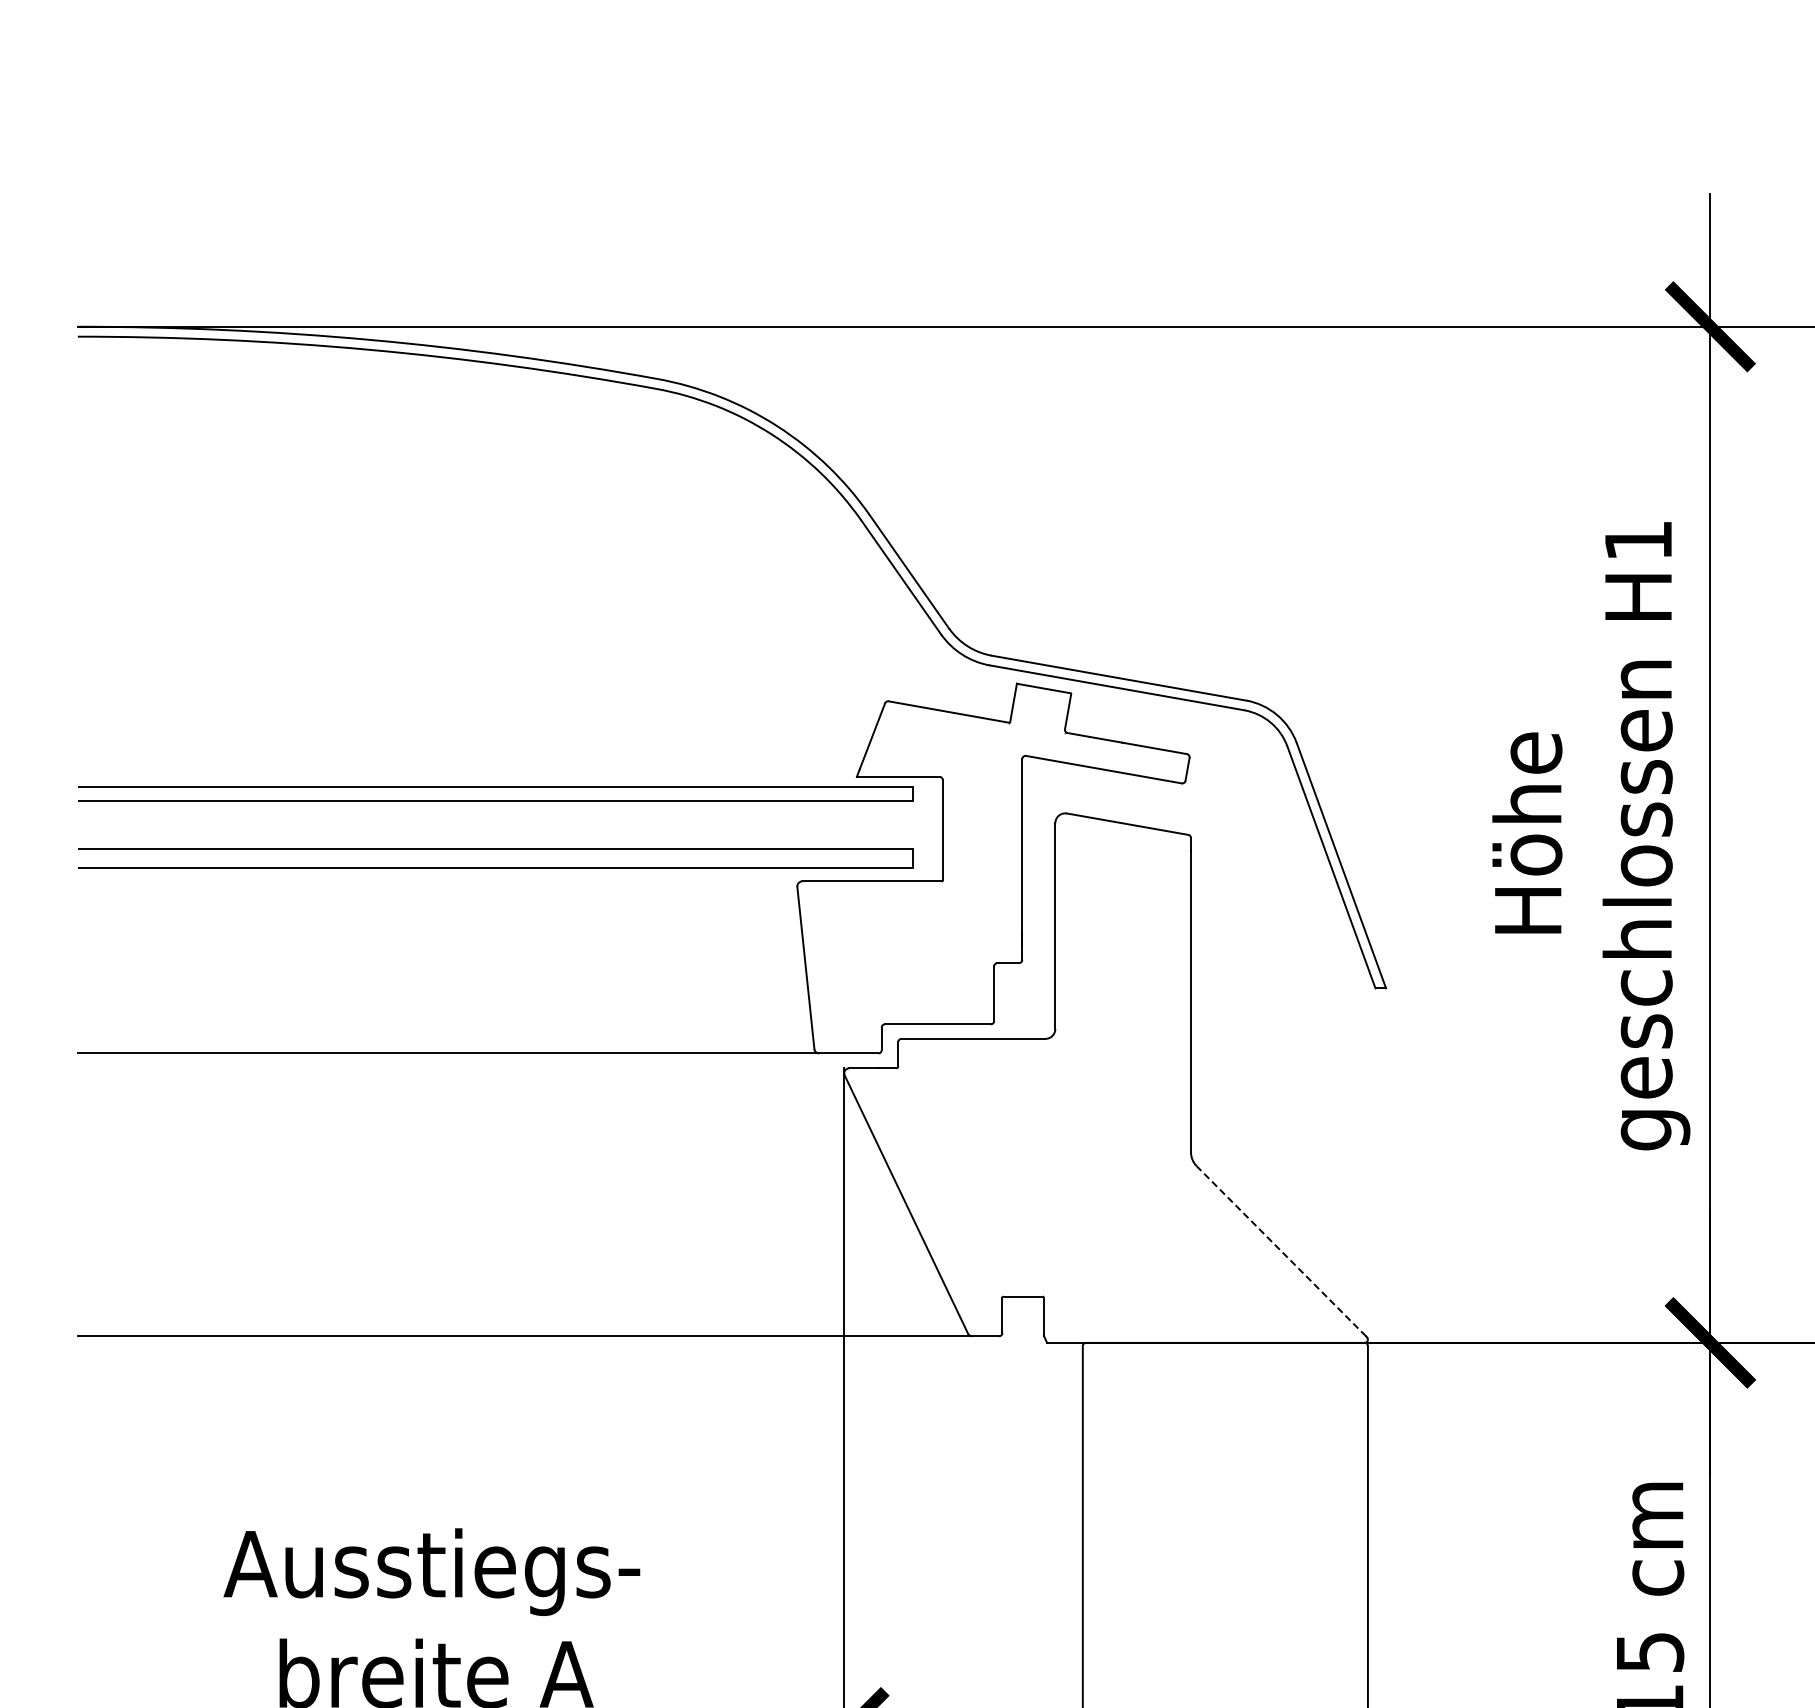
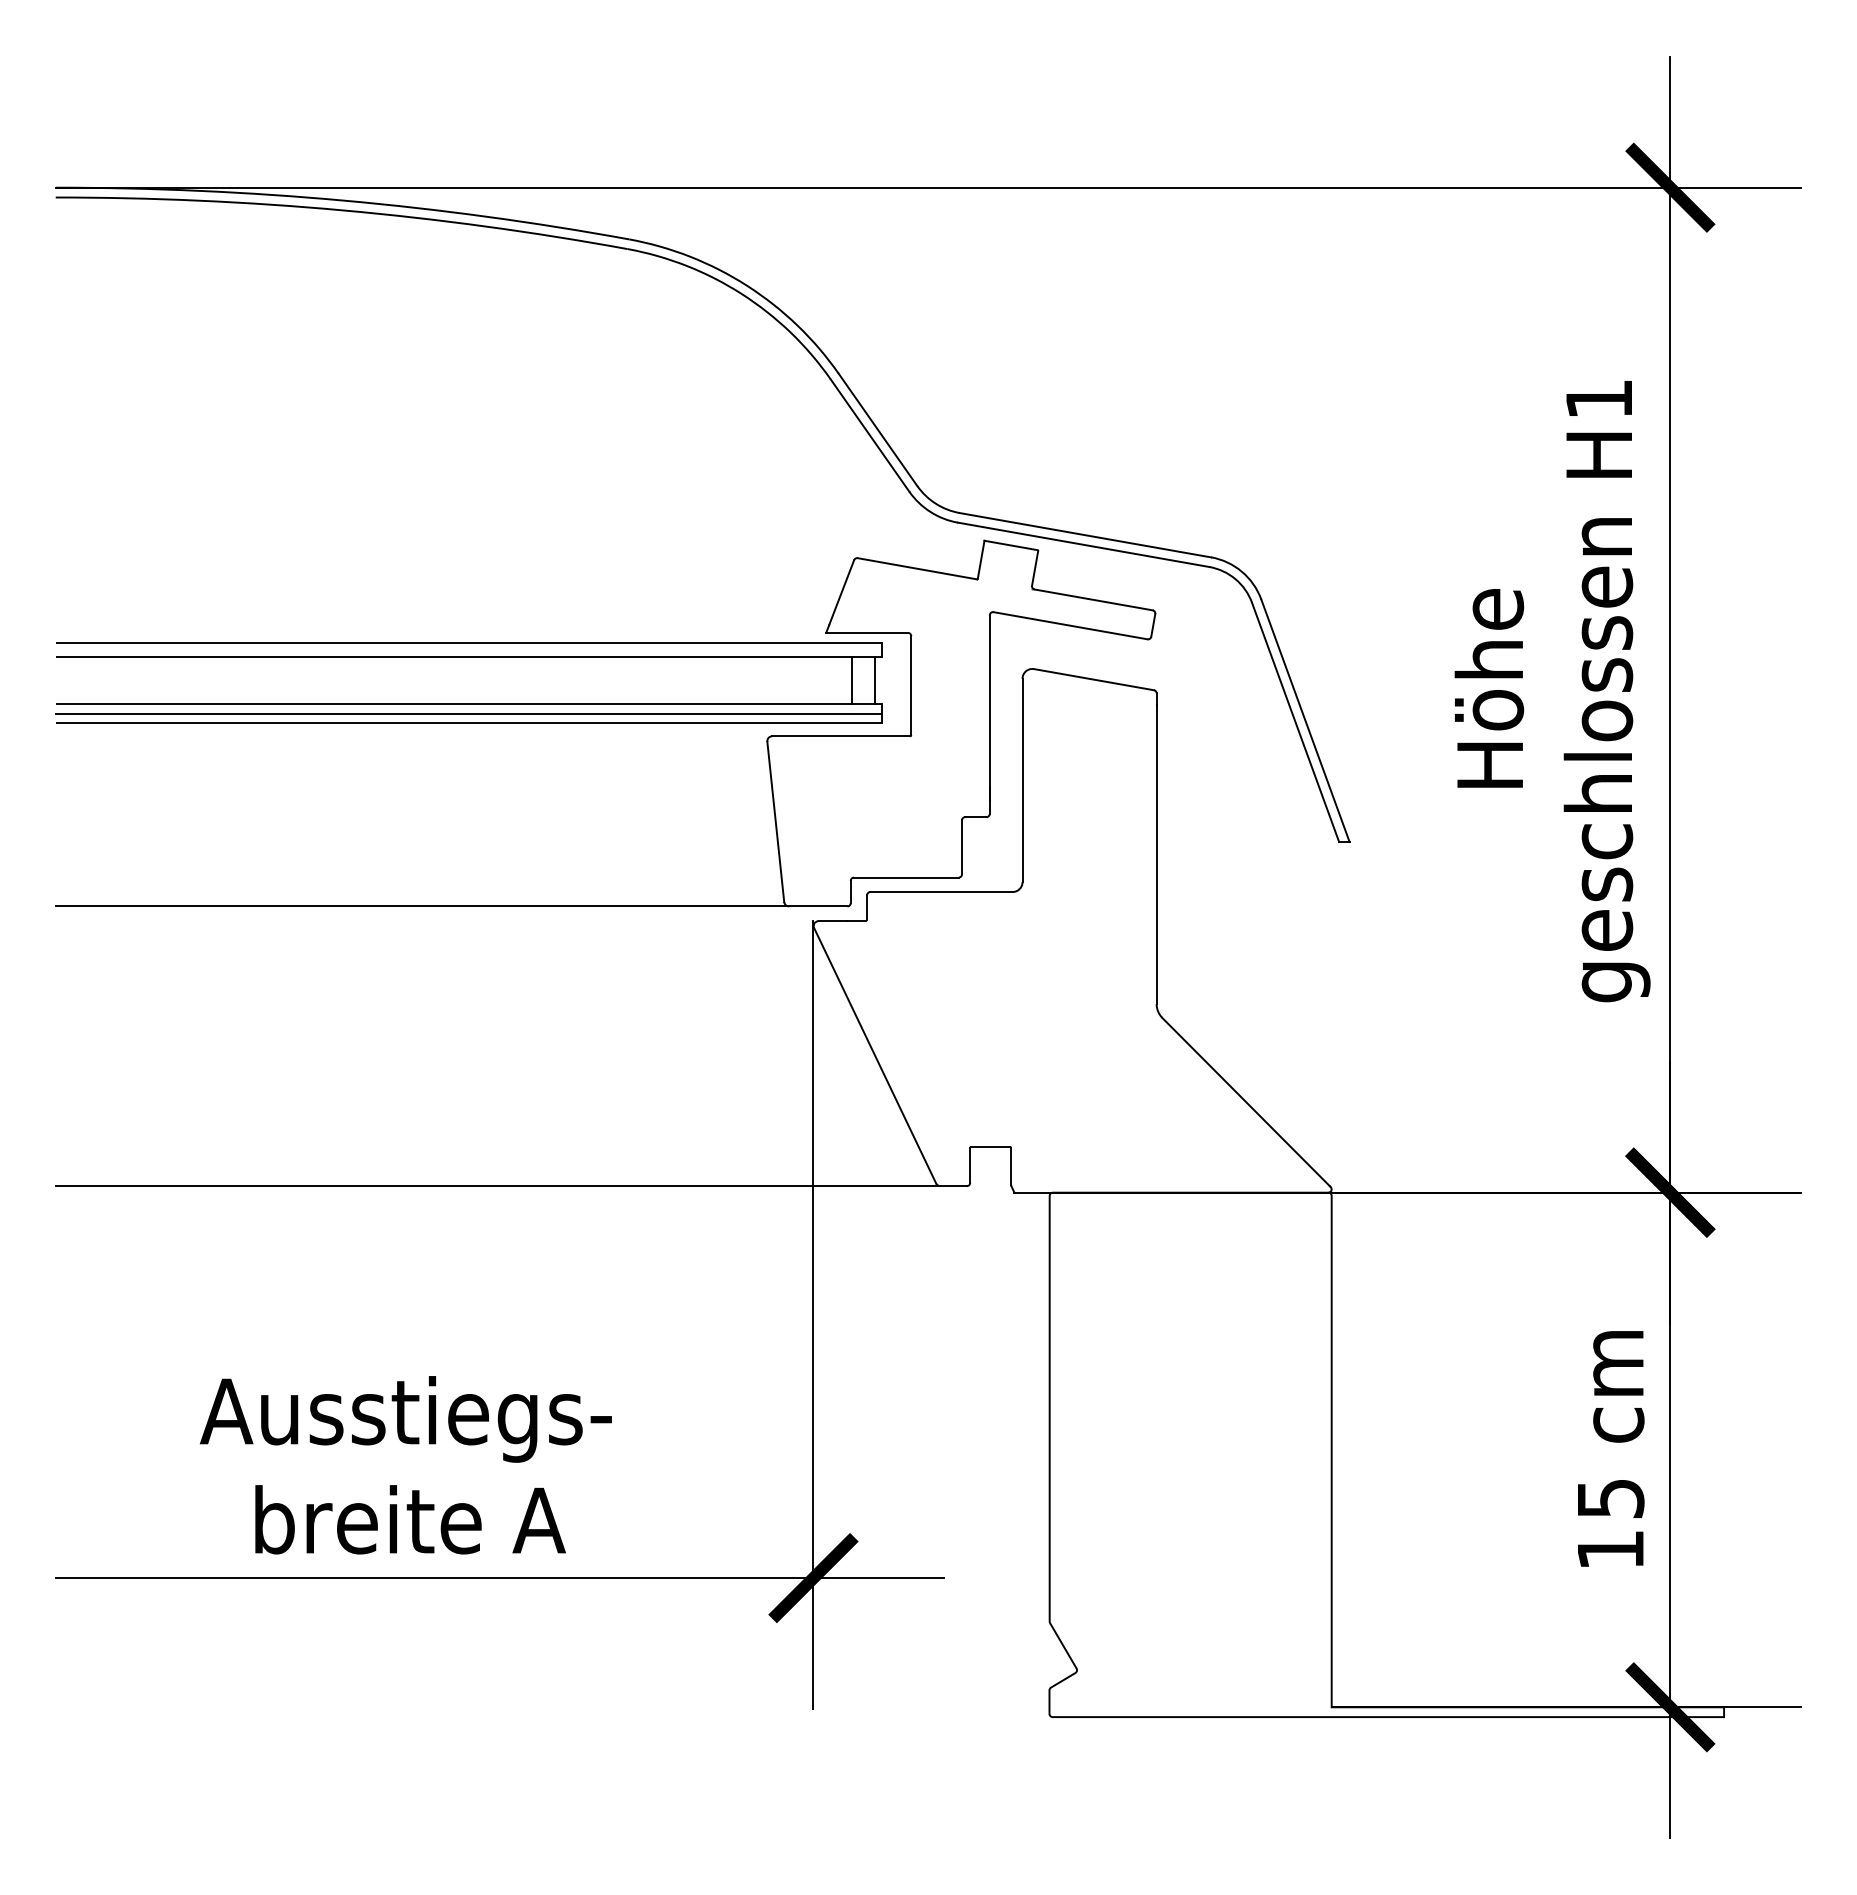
line: (883, 825) -> (852, 680), added
line: (906, 825) -> (875, 680), added
line: (495, 858) -> (468, 713), added
line: (1281, 1251) -> (1246, 1102), dashed -> solid

